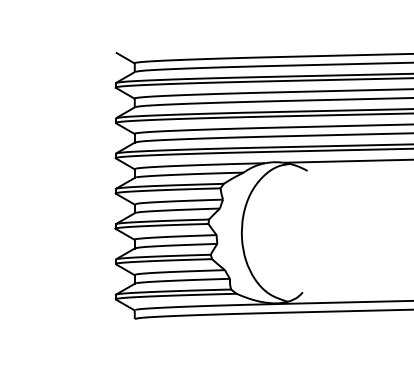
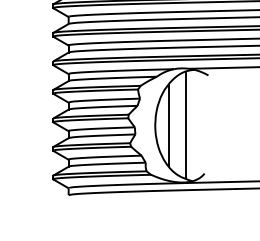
line: (258, 232) -> (168, 125), added
line: (279, 232) -> (185, 125), added

